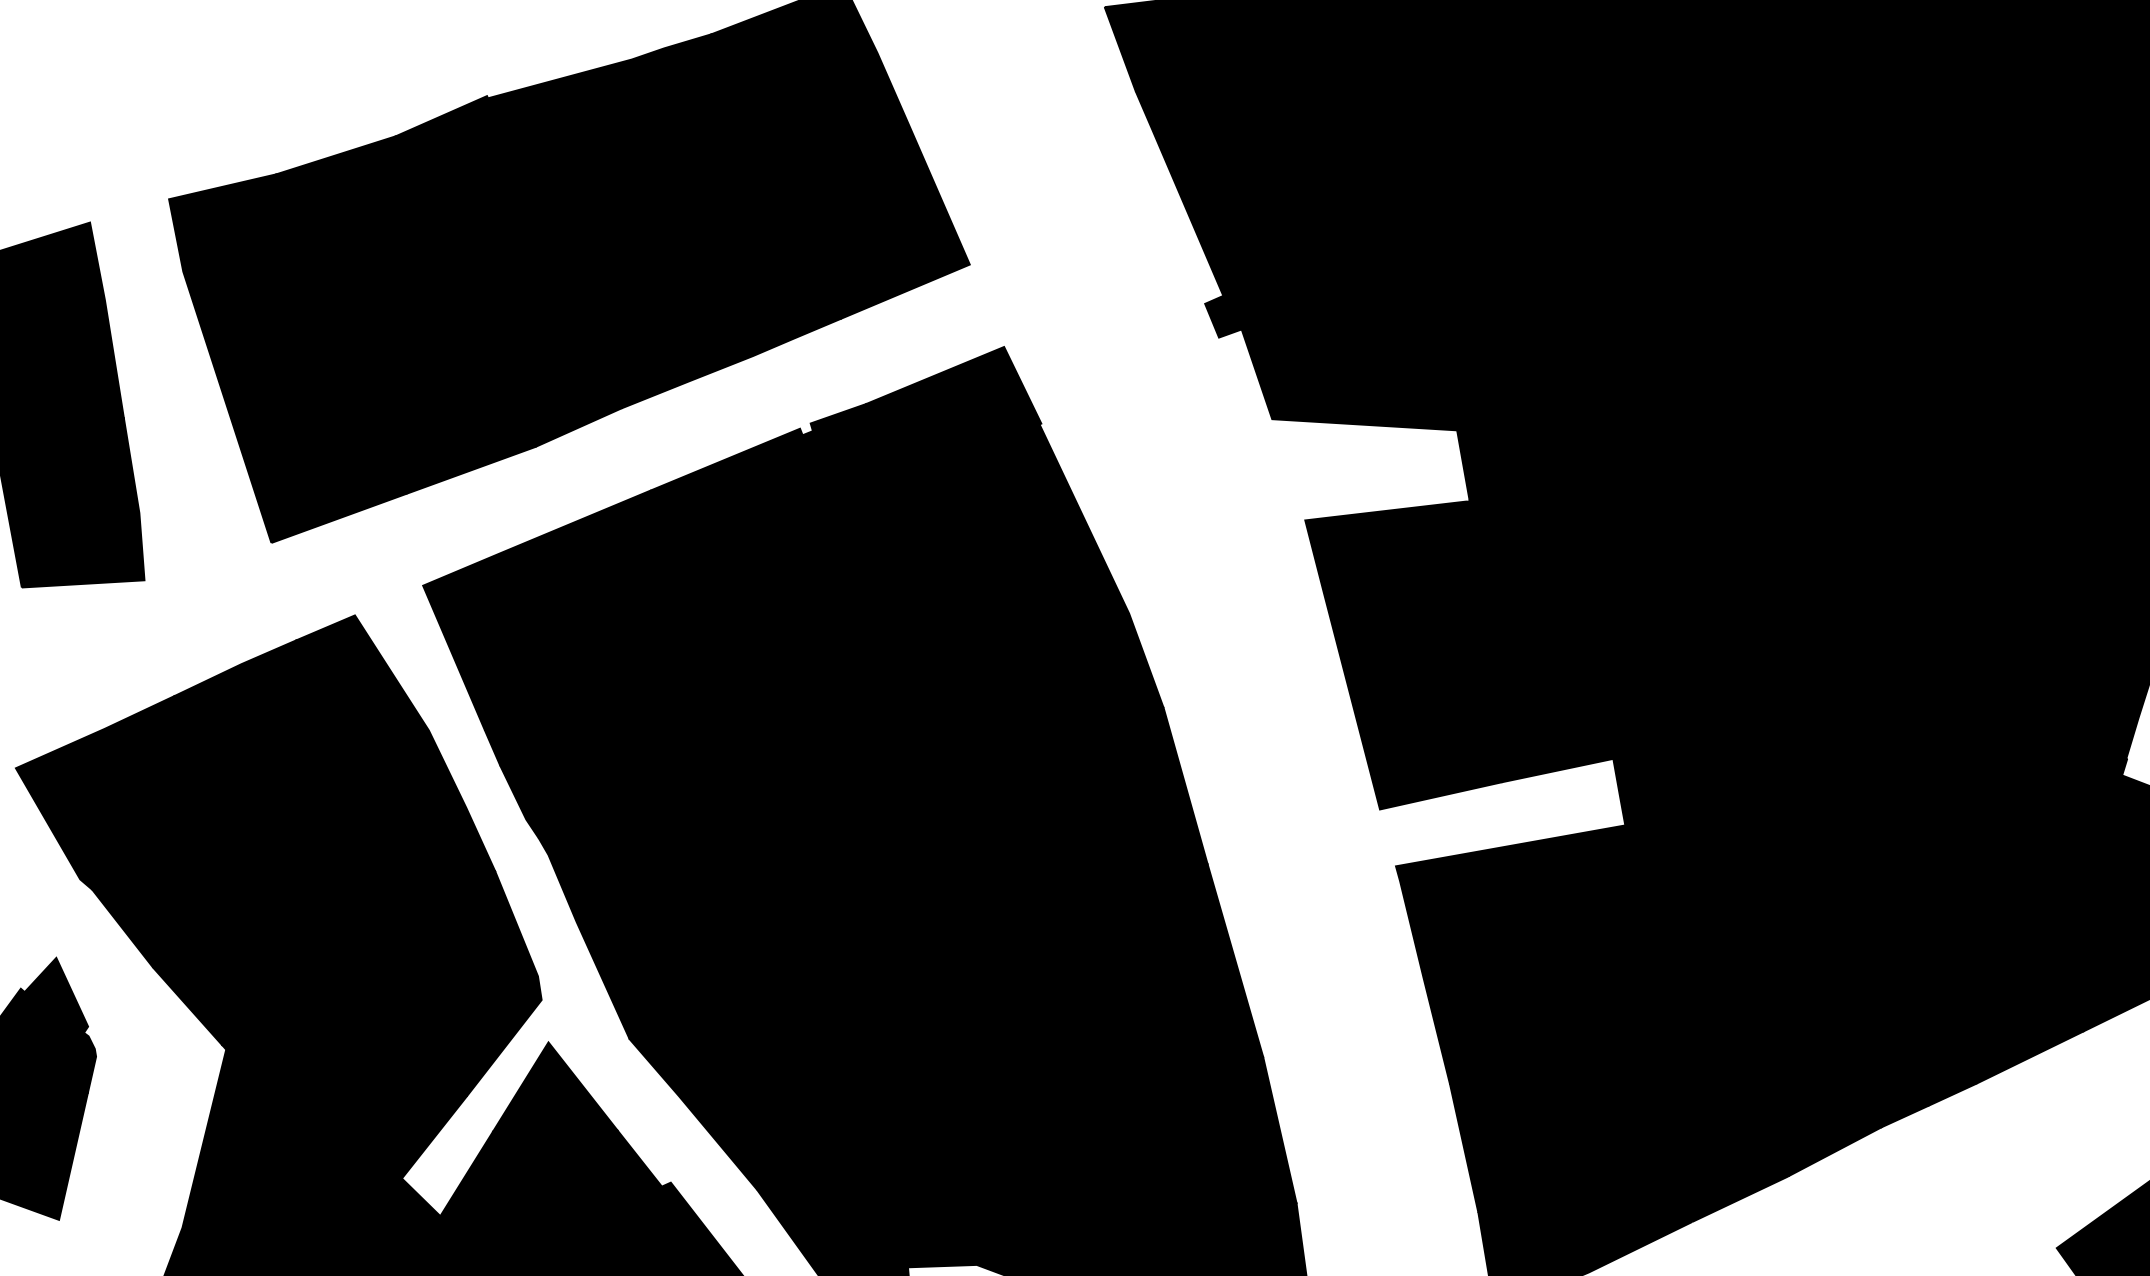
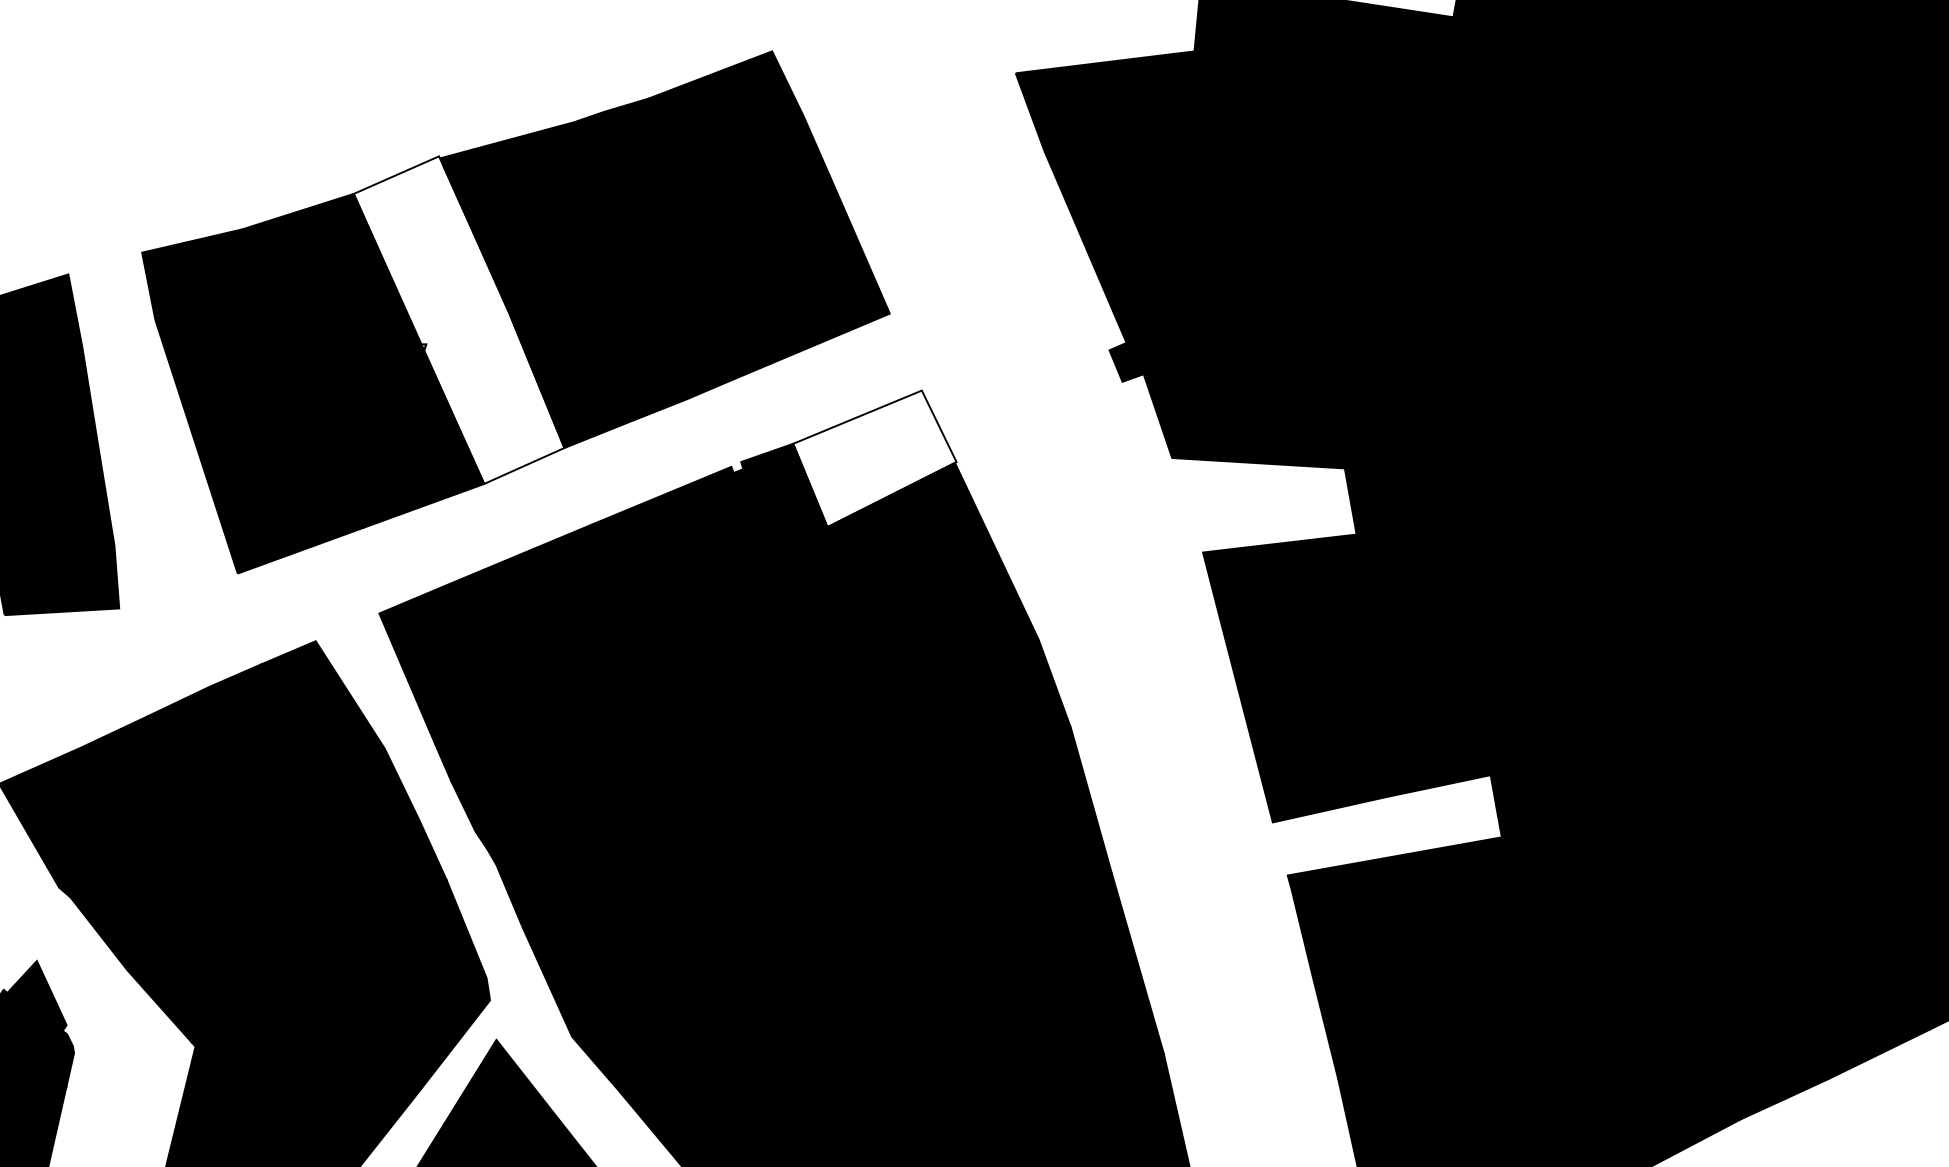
fill: (508, 271) -> (459, 320), removed
fill: (953, 420) -> (874, 459), removed

